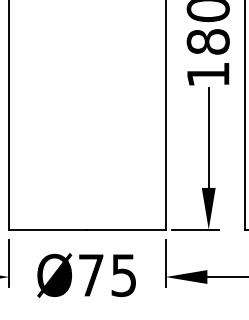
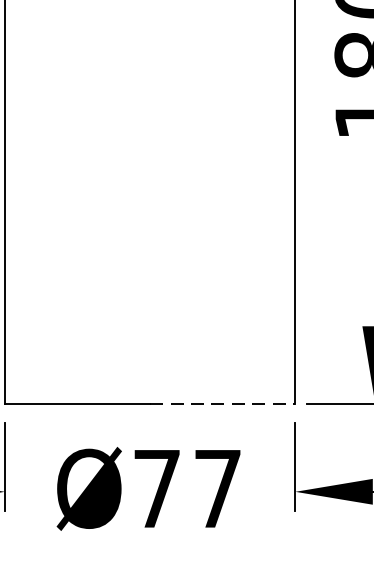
line: (127, 229) -> (224, 403), solid -> dashed
text: (123, 275) -> (217, 488), Ø75 -> Ø77

